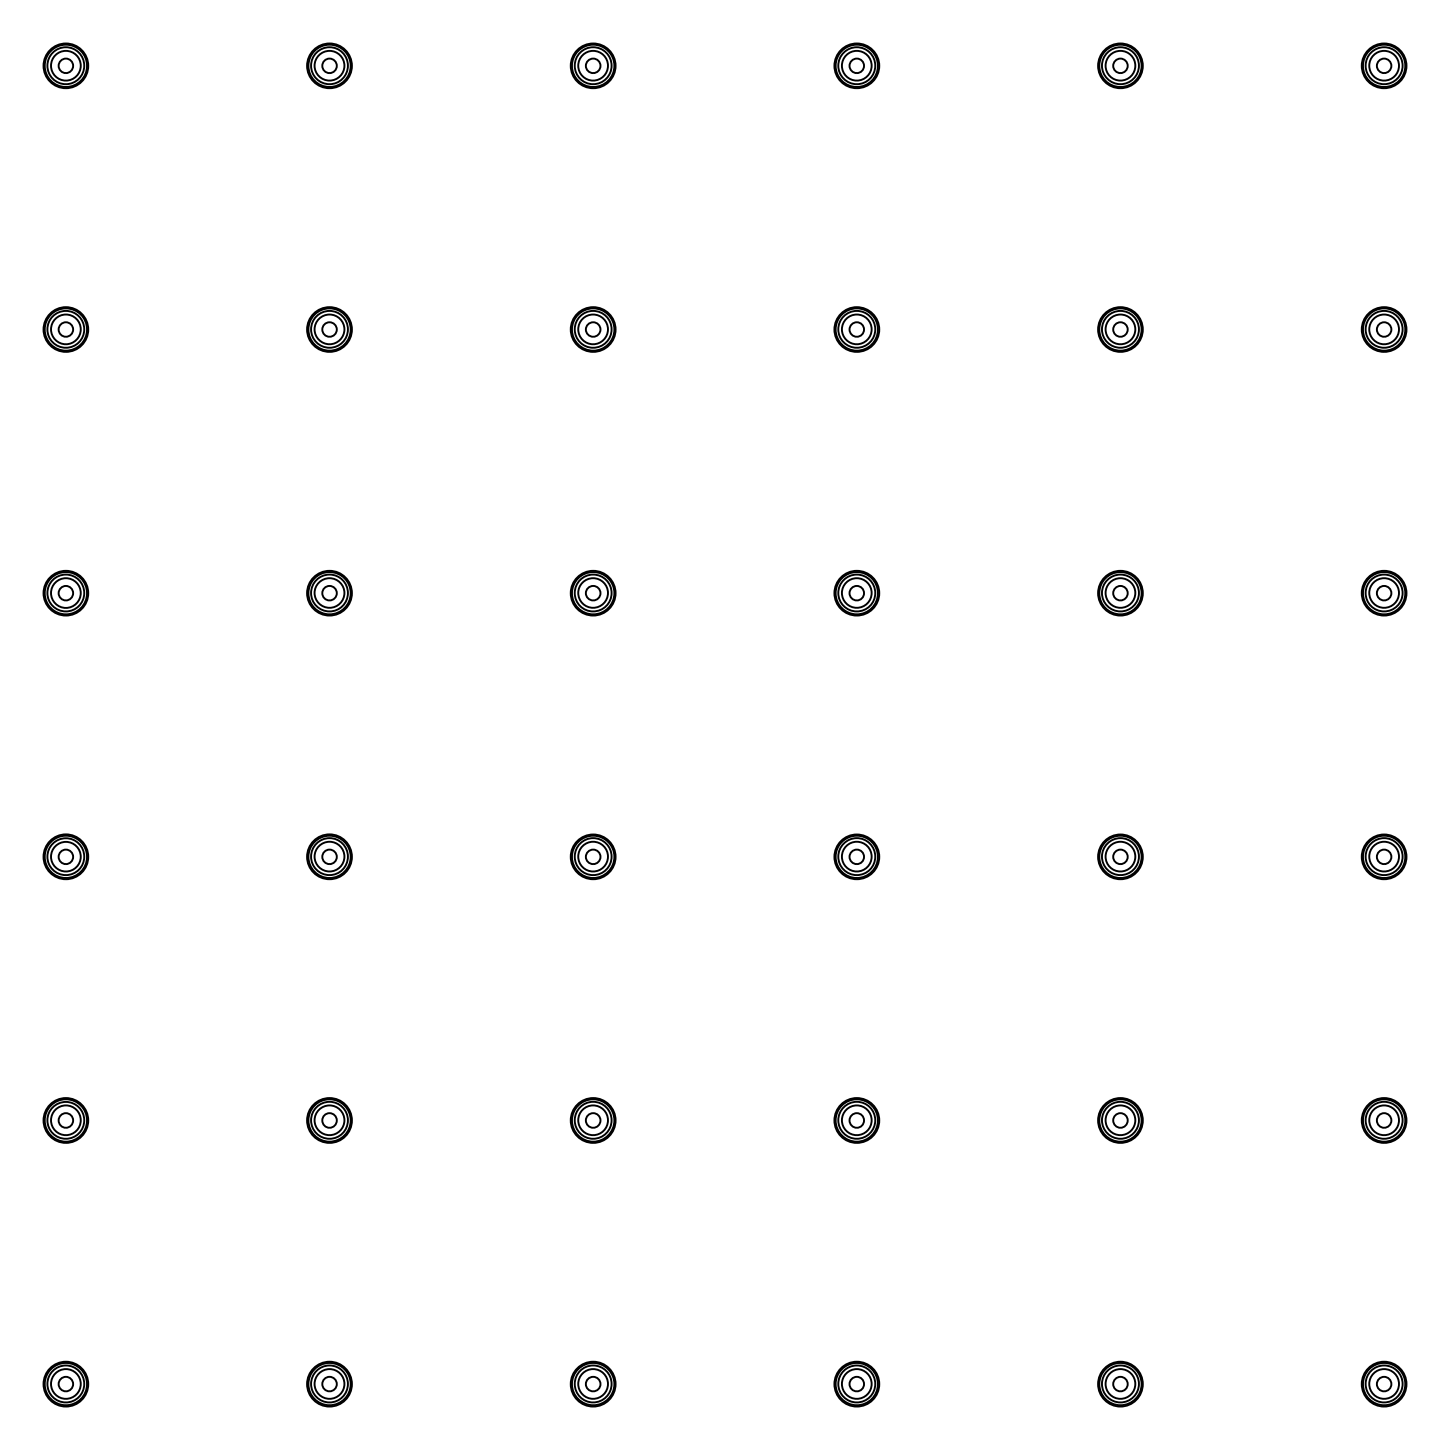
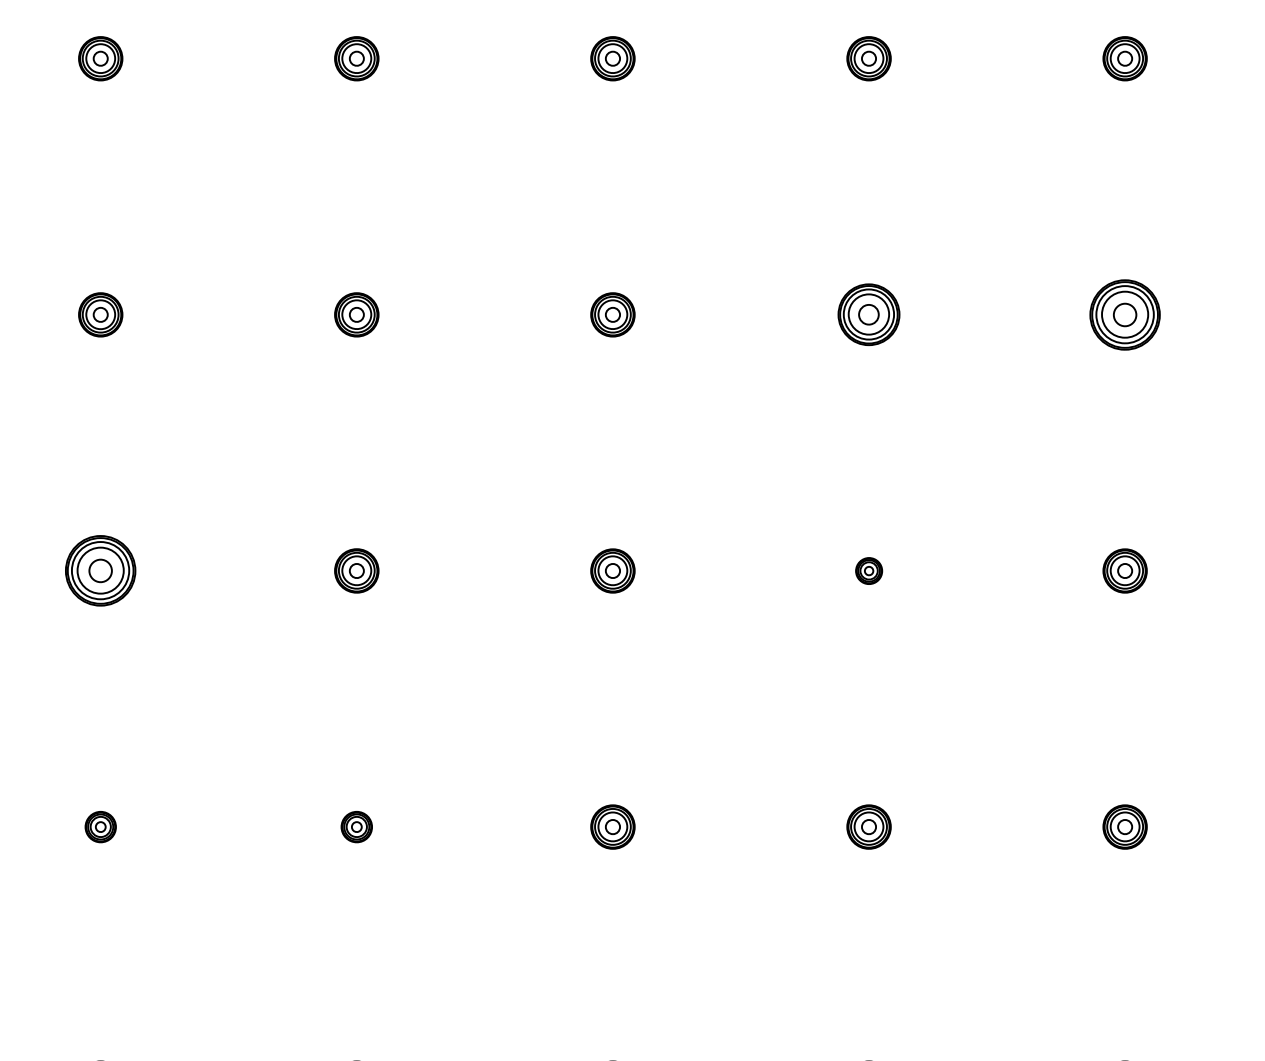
part: (1120, 592) -> (1125, 314), size x1.6
part: (856, 593) -> (868, 315), size x1.4
part: (65, 856) -> (100, 570), size x1.6
part: (856, 856) -> (868, 570), size x0.6
part: (65, 1120) -> (100, 827), size x0.7
part: (329, 1120) -> (356, 827), size x0.7

